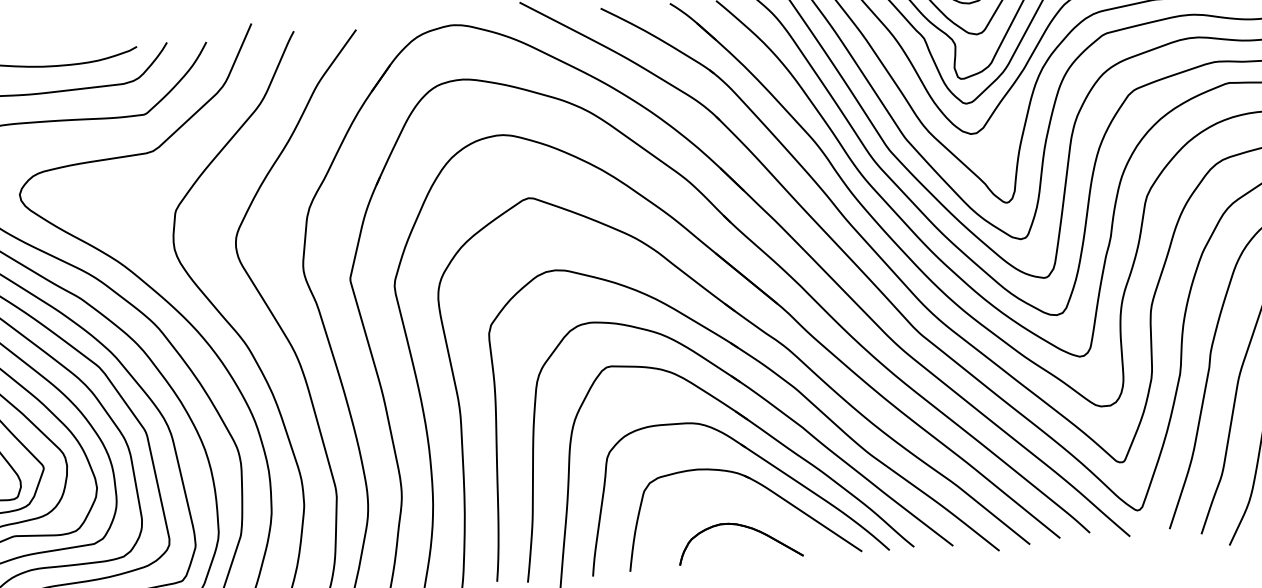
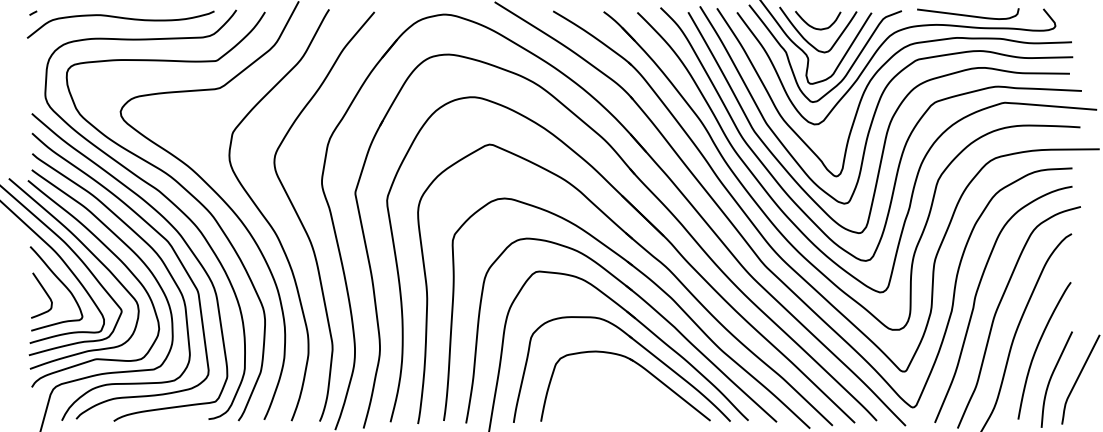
part: (743, 527) -> (625, 396), removed

